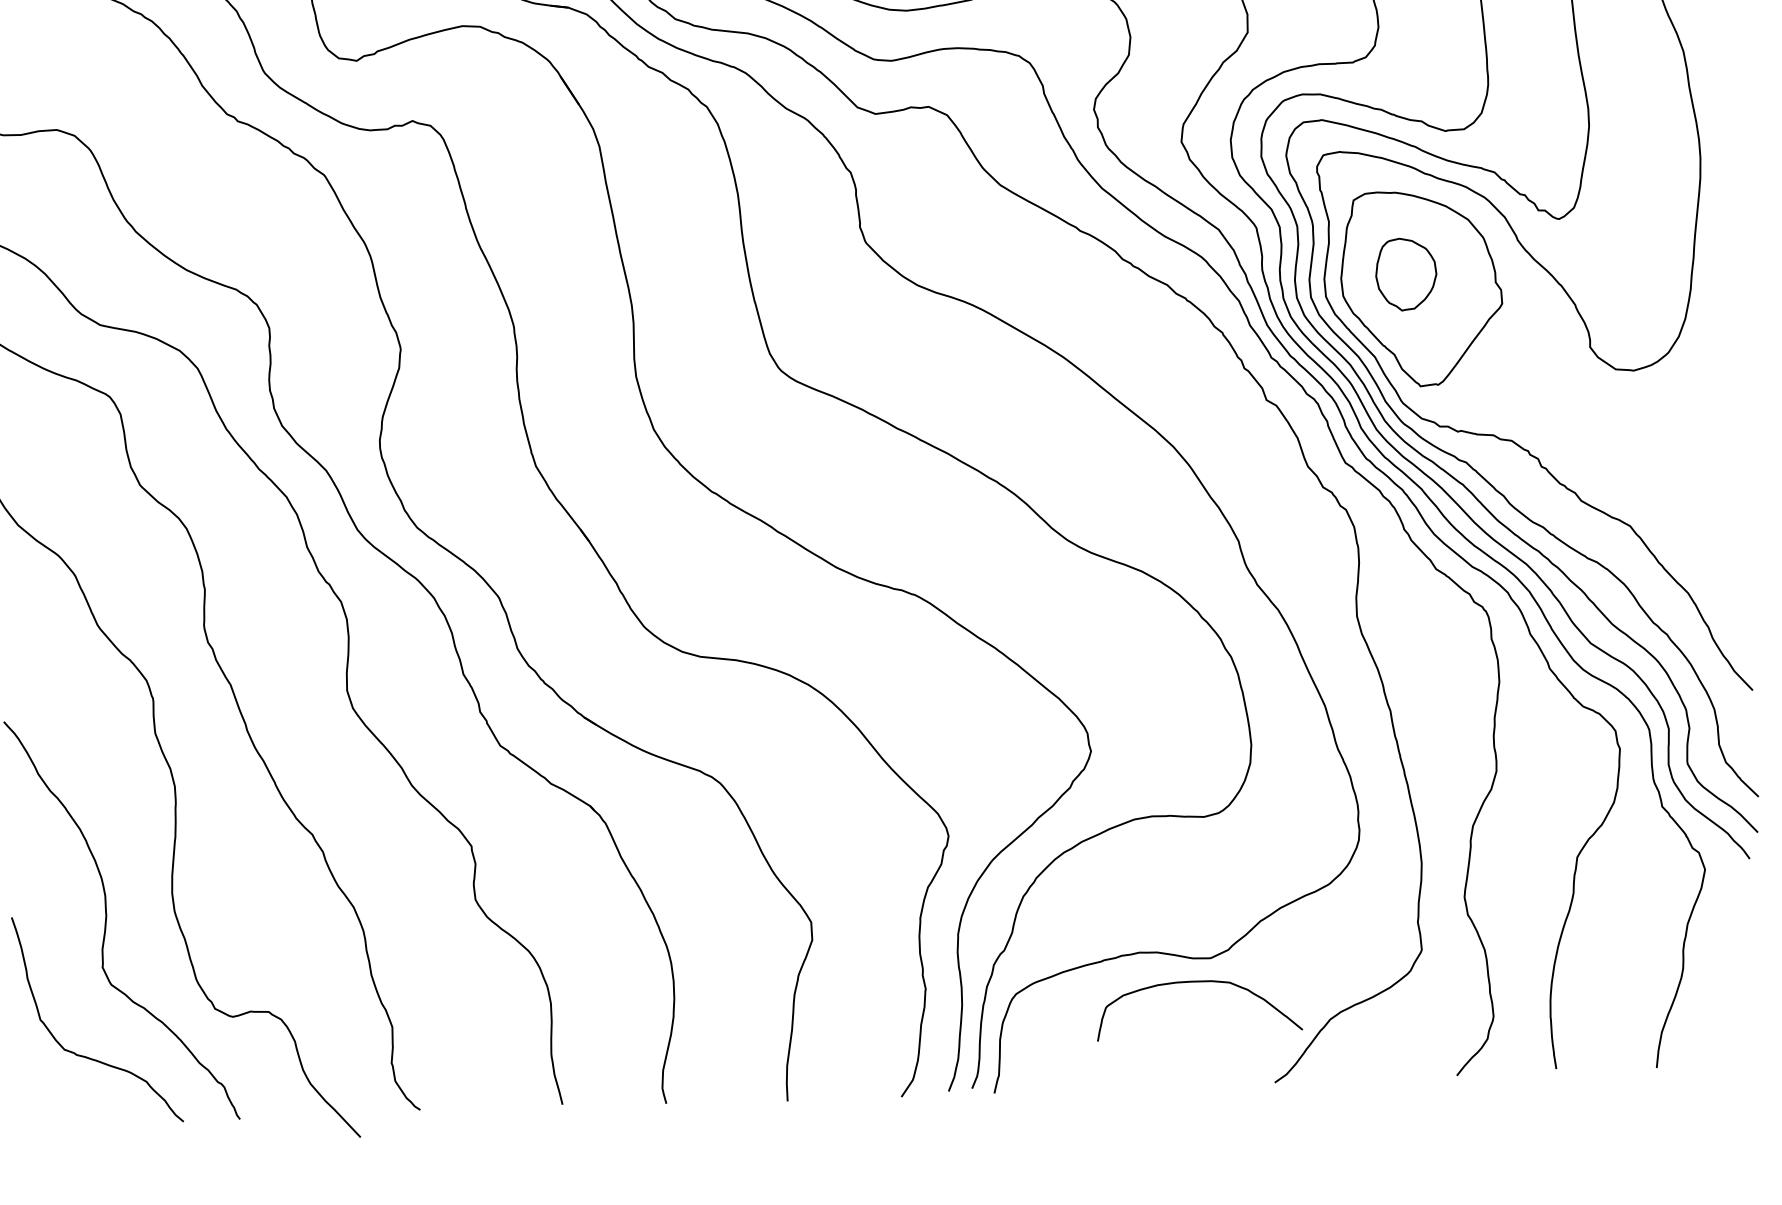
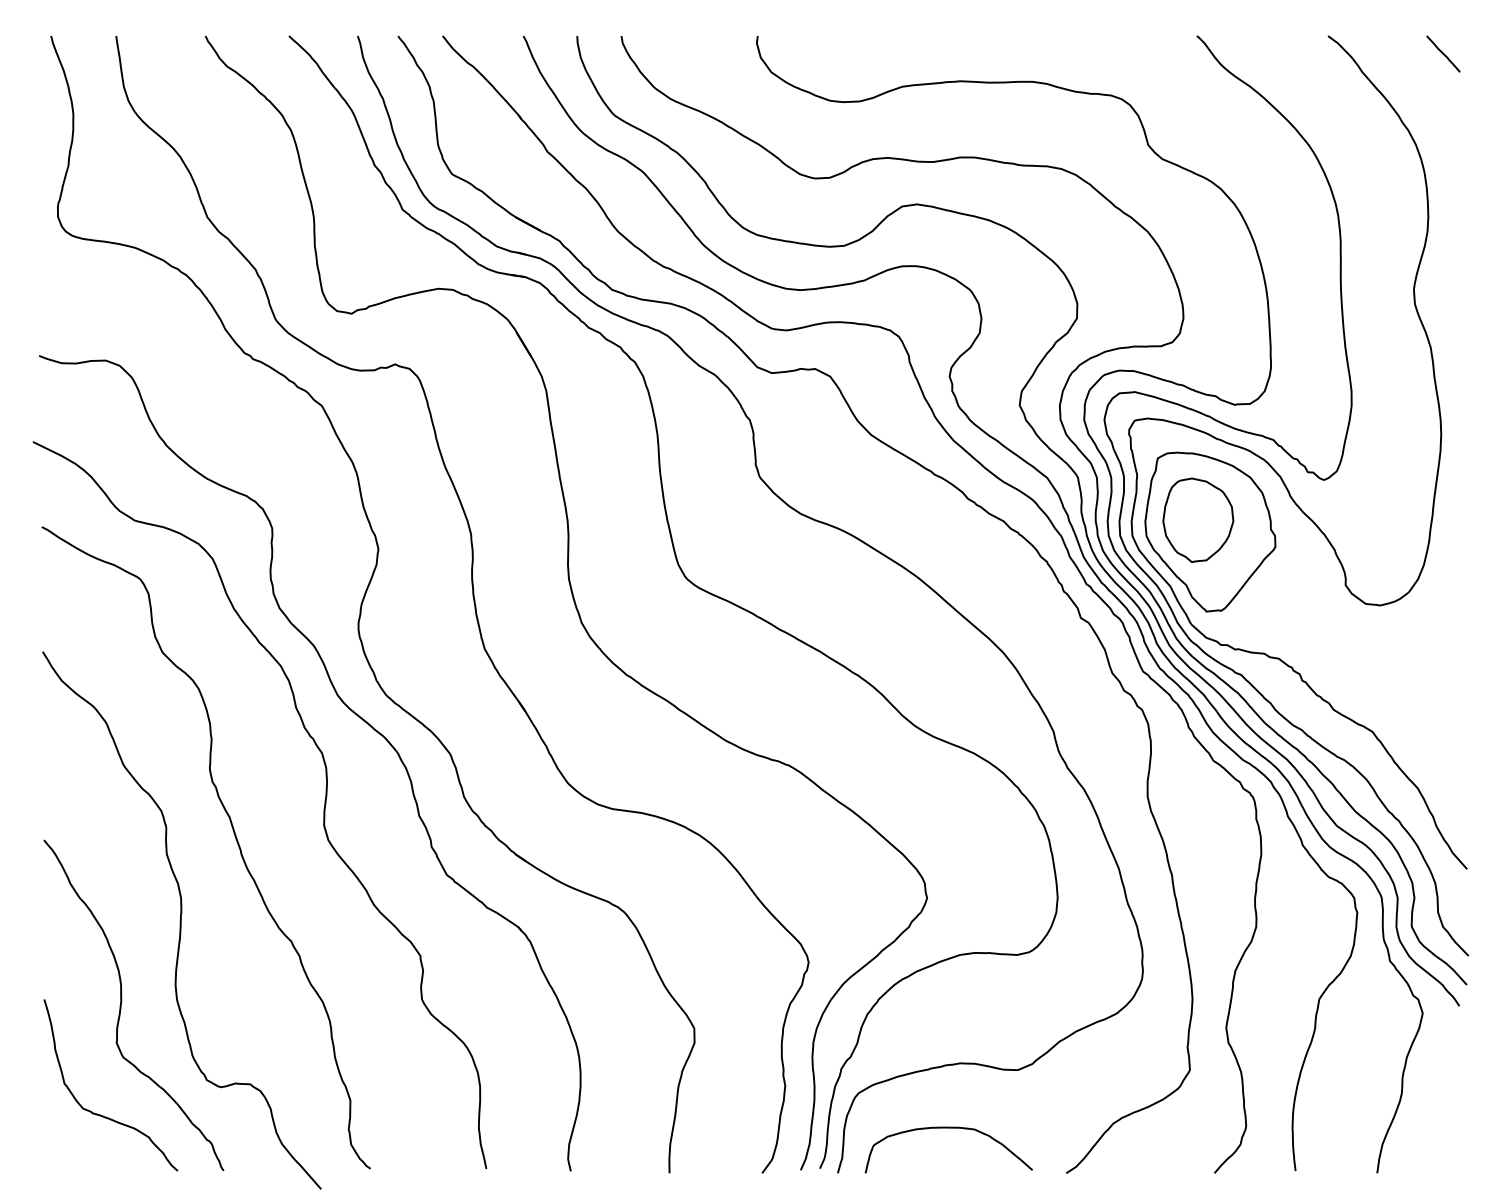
part: (1406, 273) -> (1198, 519), size x1.43
curve: (1197, 982) -> (948, 1128), moved

